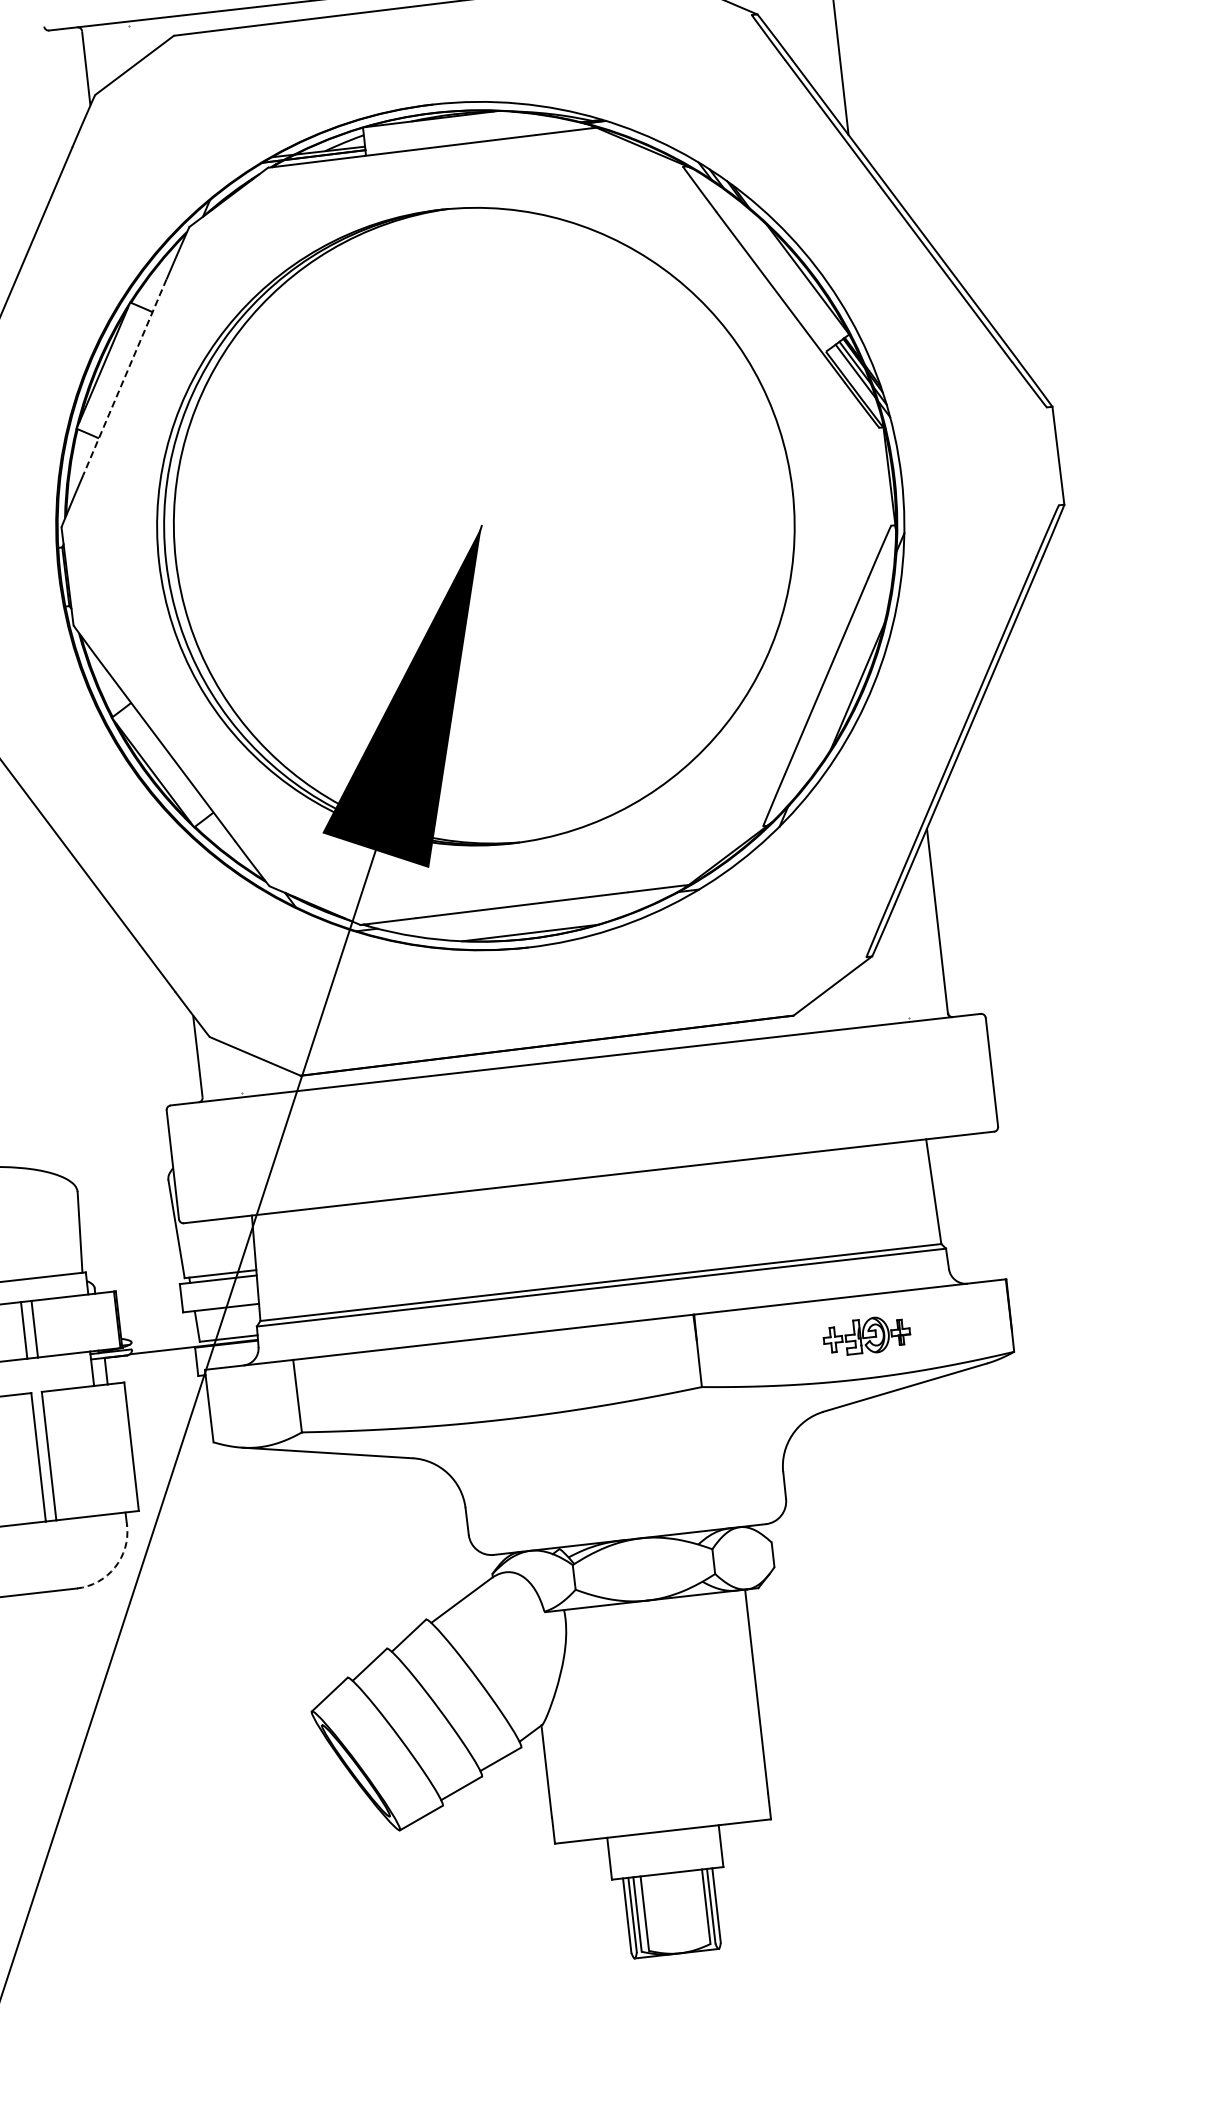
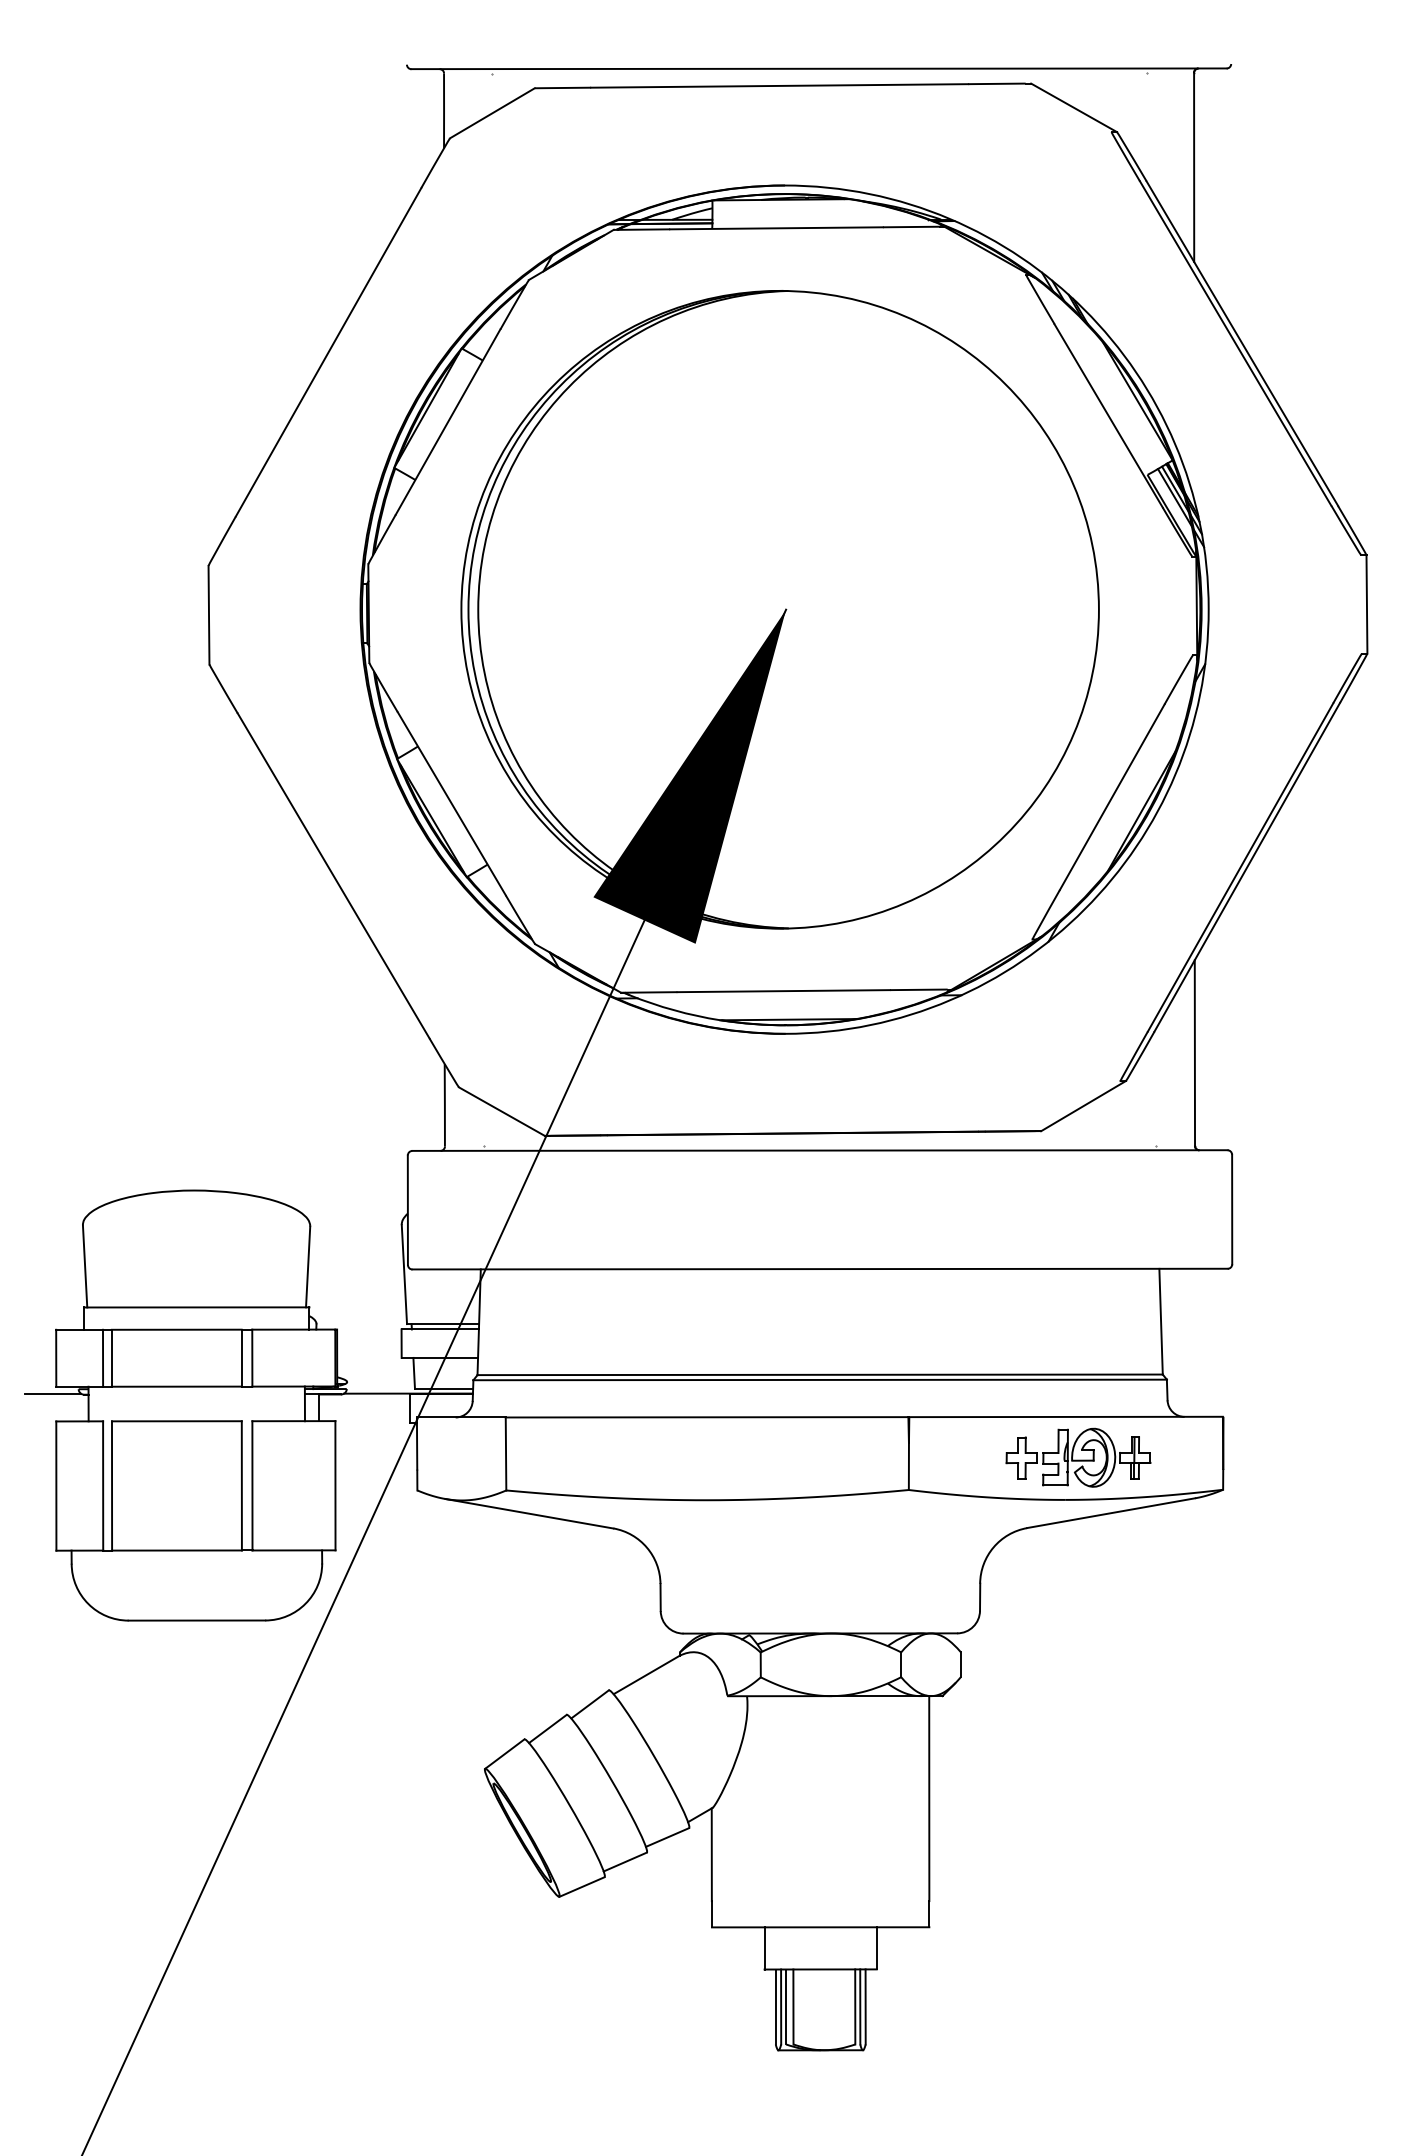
line: (124, 377) -> (447, 422), dashed -> solid
part: (866, 1335) -> (1078, 1457), size x1.67
arc: (114, 1567) -> (305, 1603), dashed -> solid

